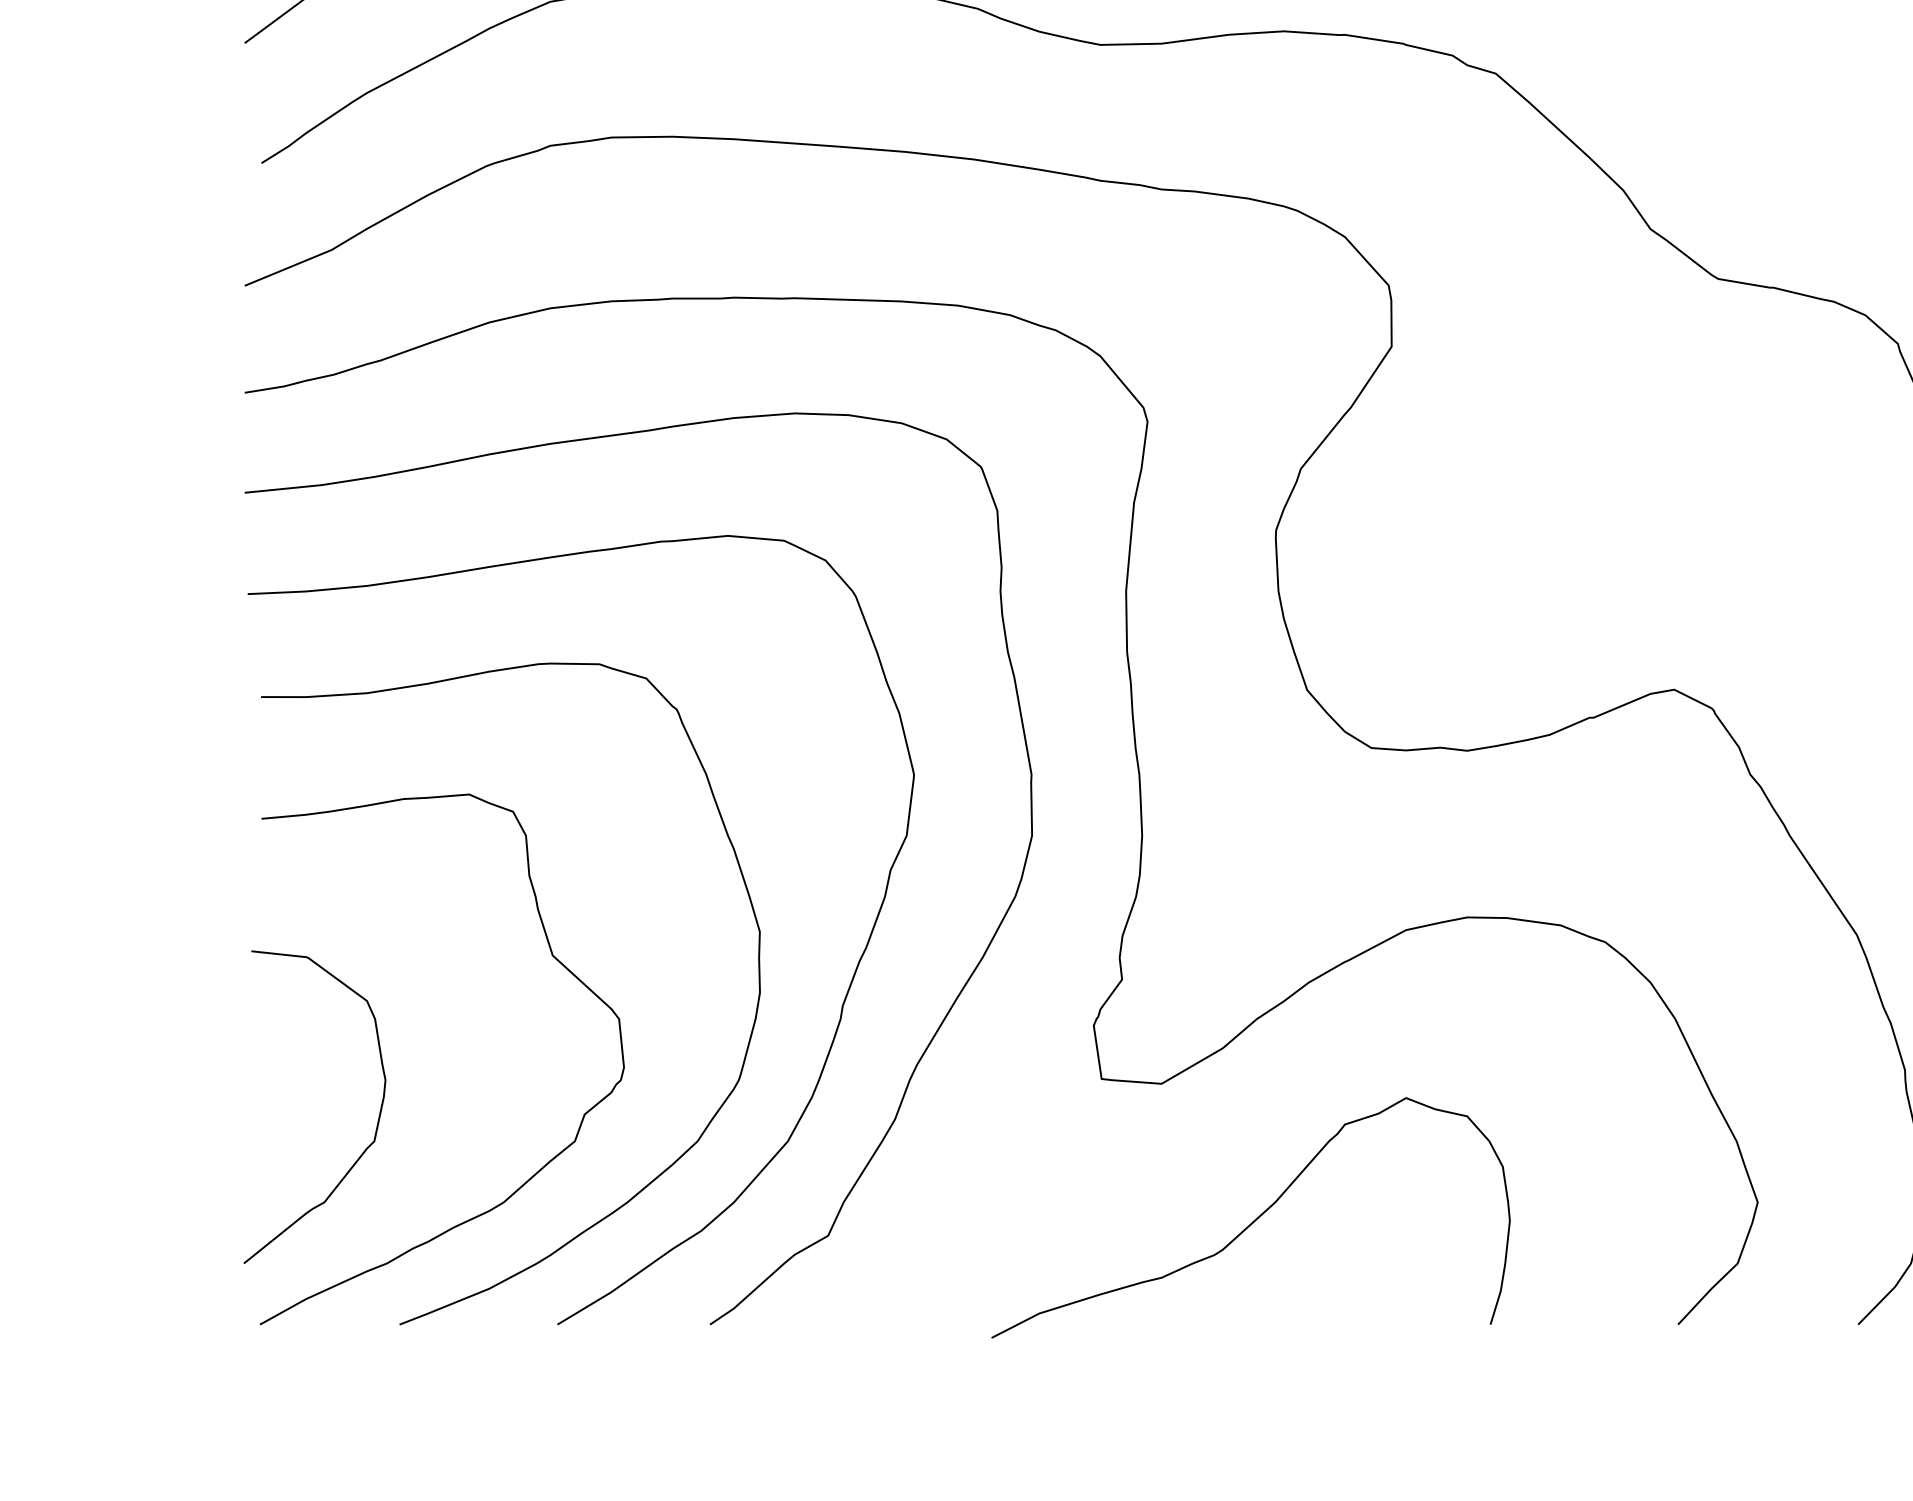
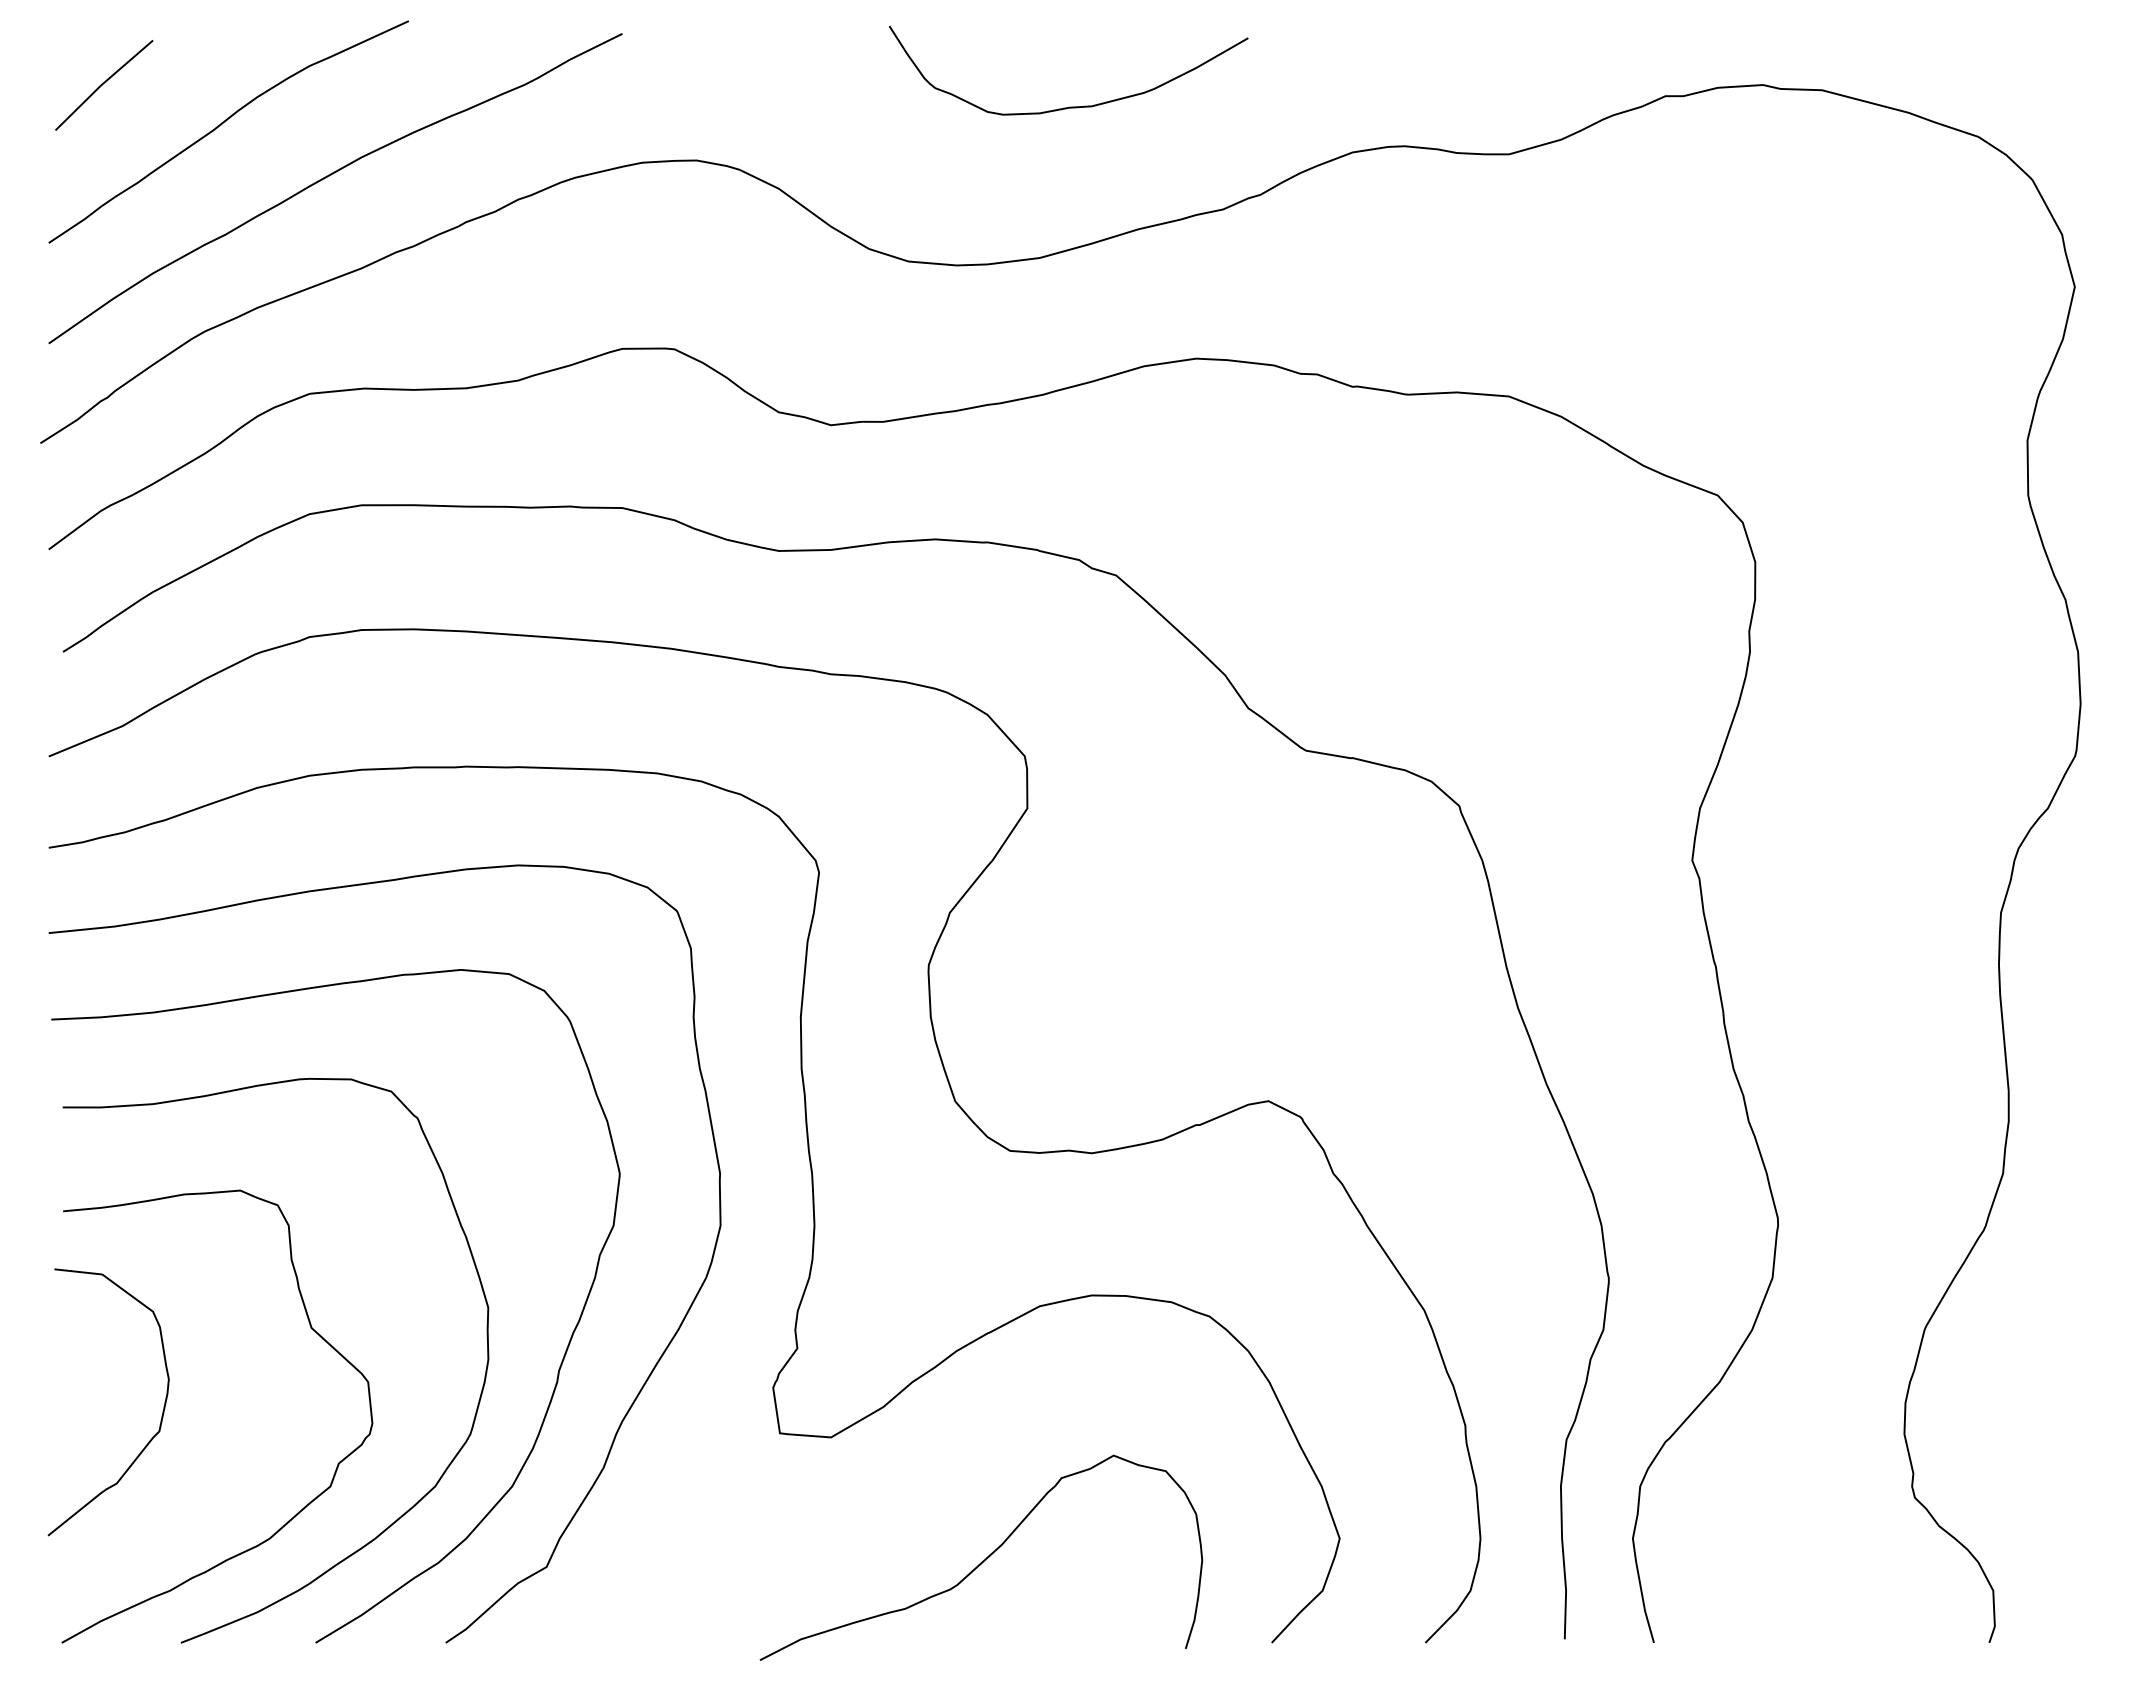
curve: (376, 1122) -> (161, 1415), moved
curve: (1252, 1221) -> (982, 1560), moved

